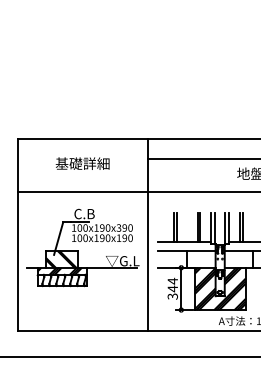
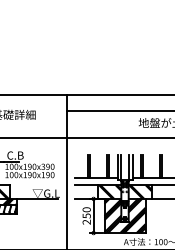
hatch: (201, 258) -> (109, 191), added
hatch: (239, 258) -> (140, 191), added
text: (172, 288) -> (86, 215), 344 -> 250

